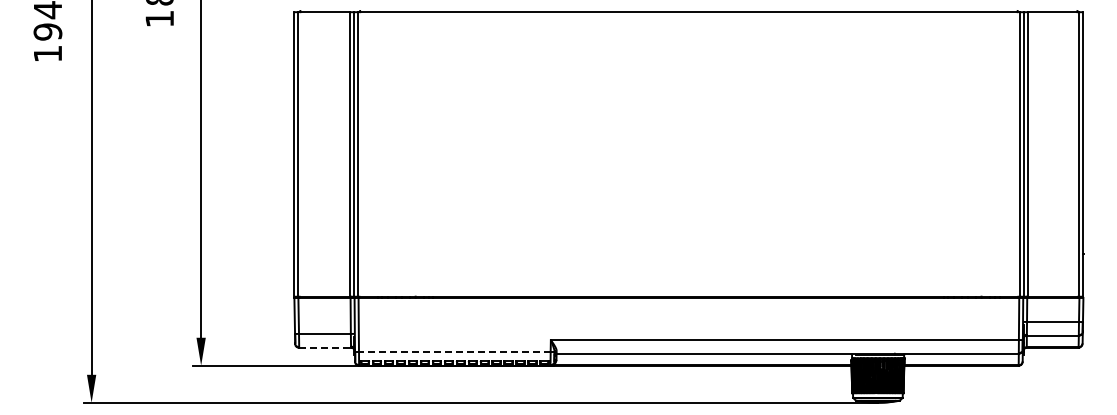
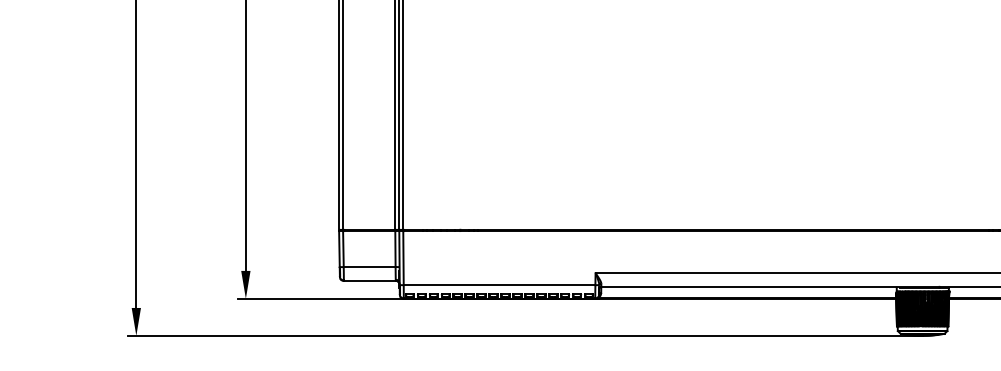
line: (325, 347) -> (370, 280), dashed -> solid
line: (454, 352) -> (499, 285), dashed -> solid

